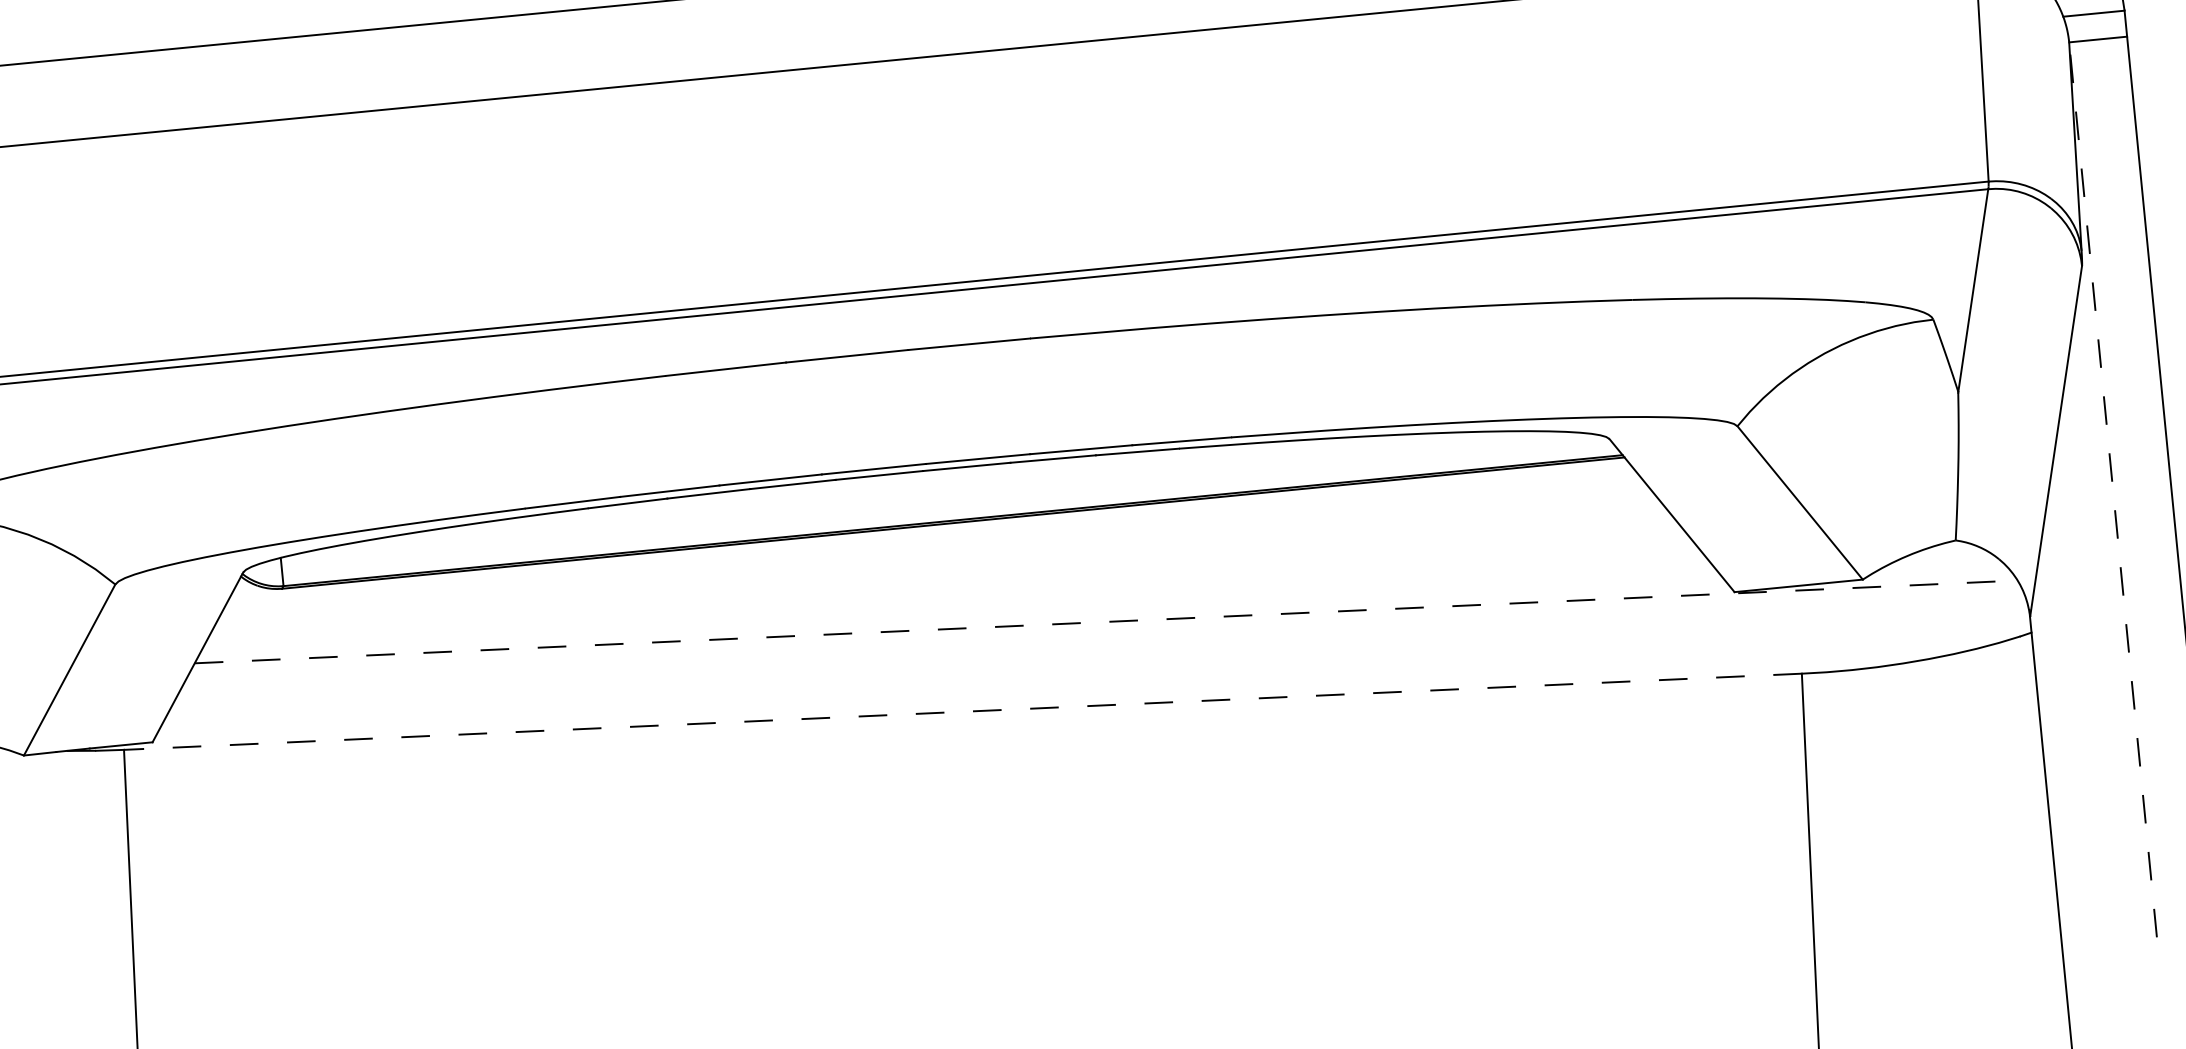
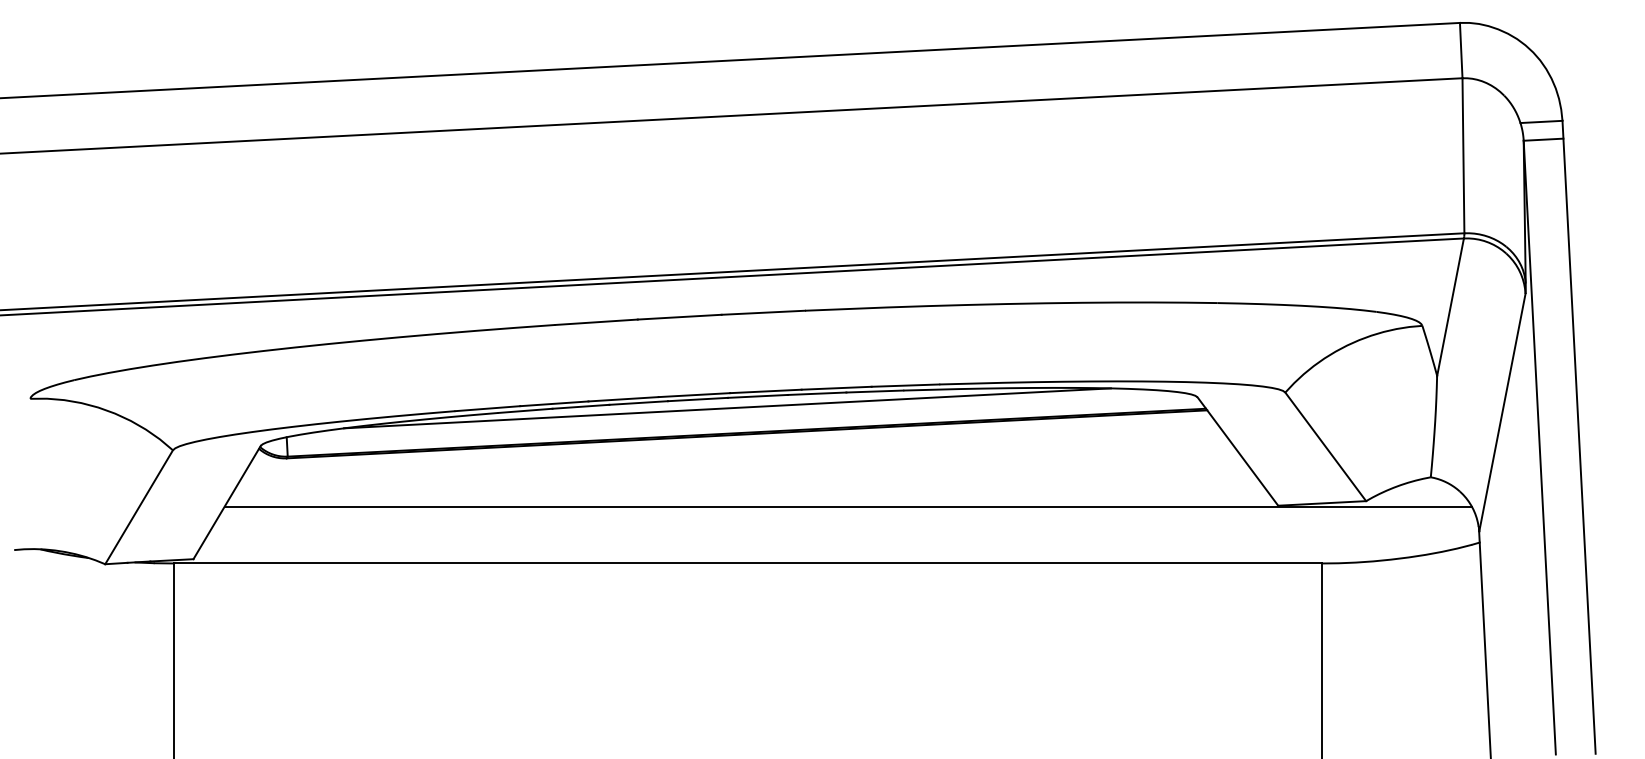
line: (923, 486) -> (727, 408), added
line: (2112, 489) -> (1539, 447), dashed -> solid
line: (1106, 621) -> (848, 506), dashed -> solid
line: (962, 711) -> (747, 563), dashed -> solid

